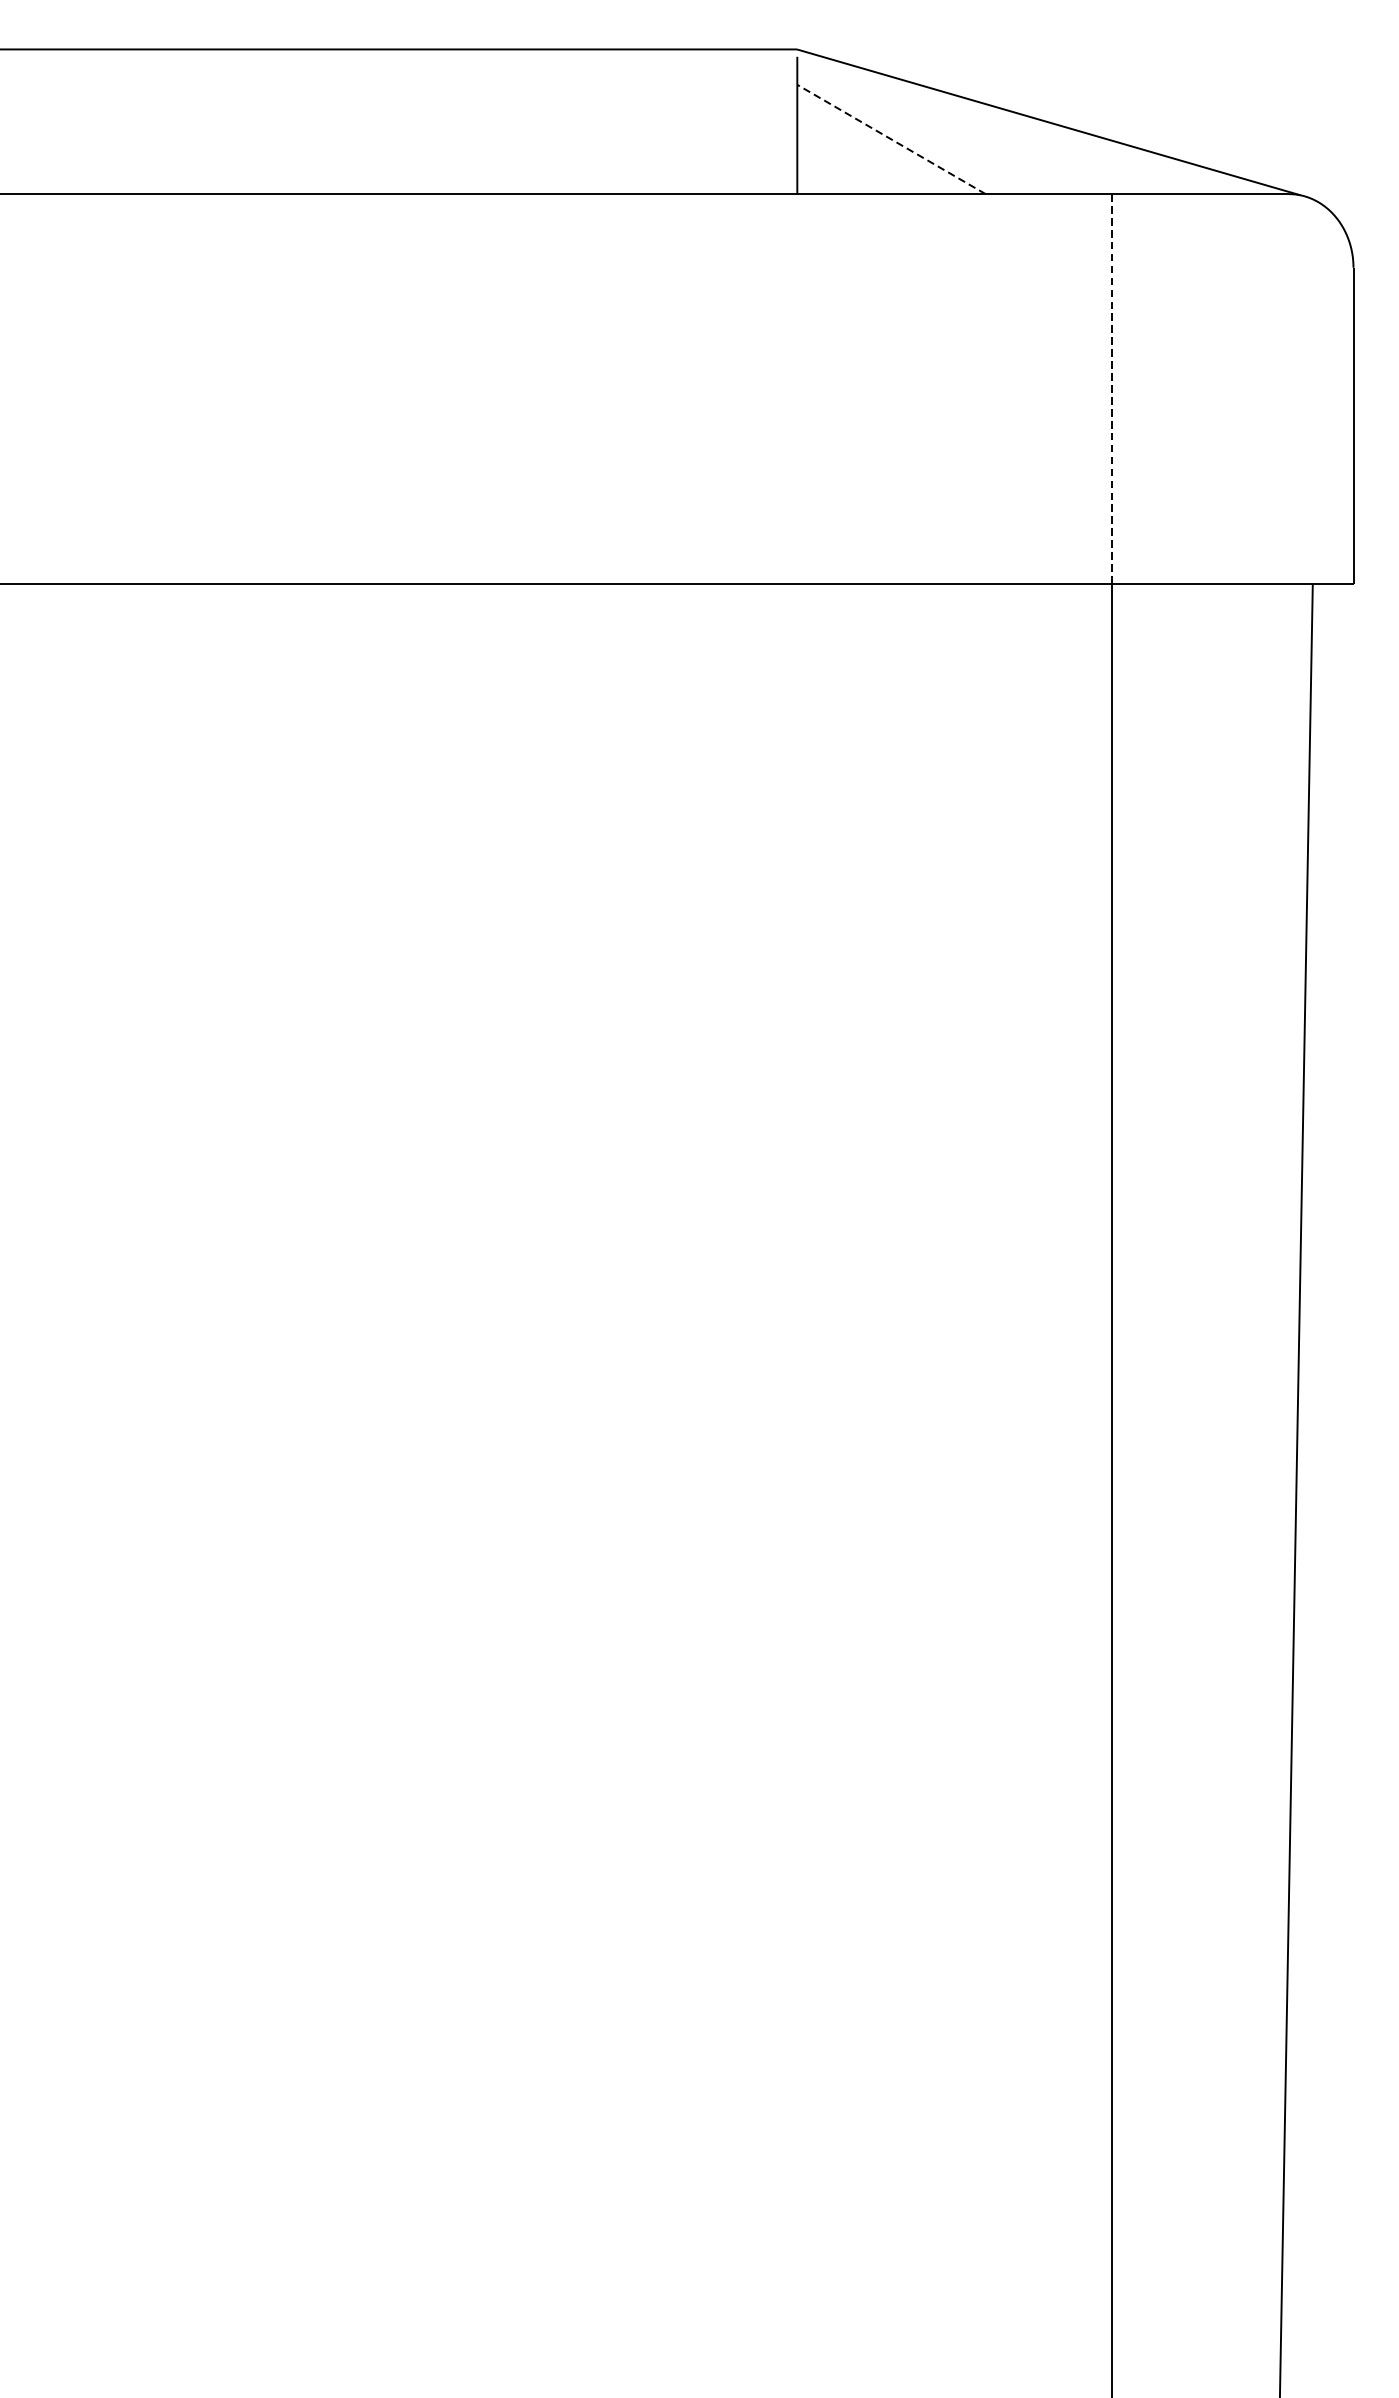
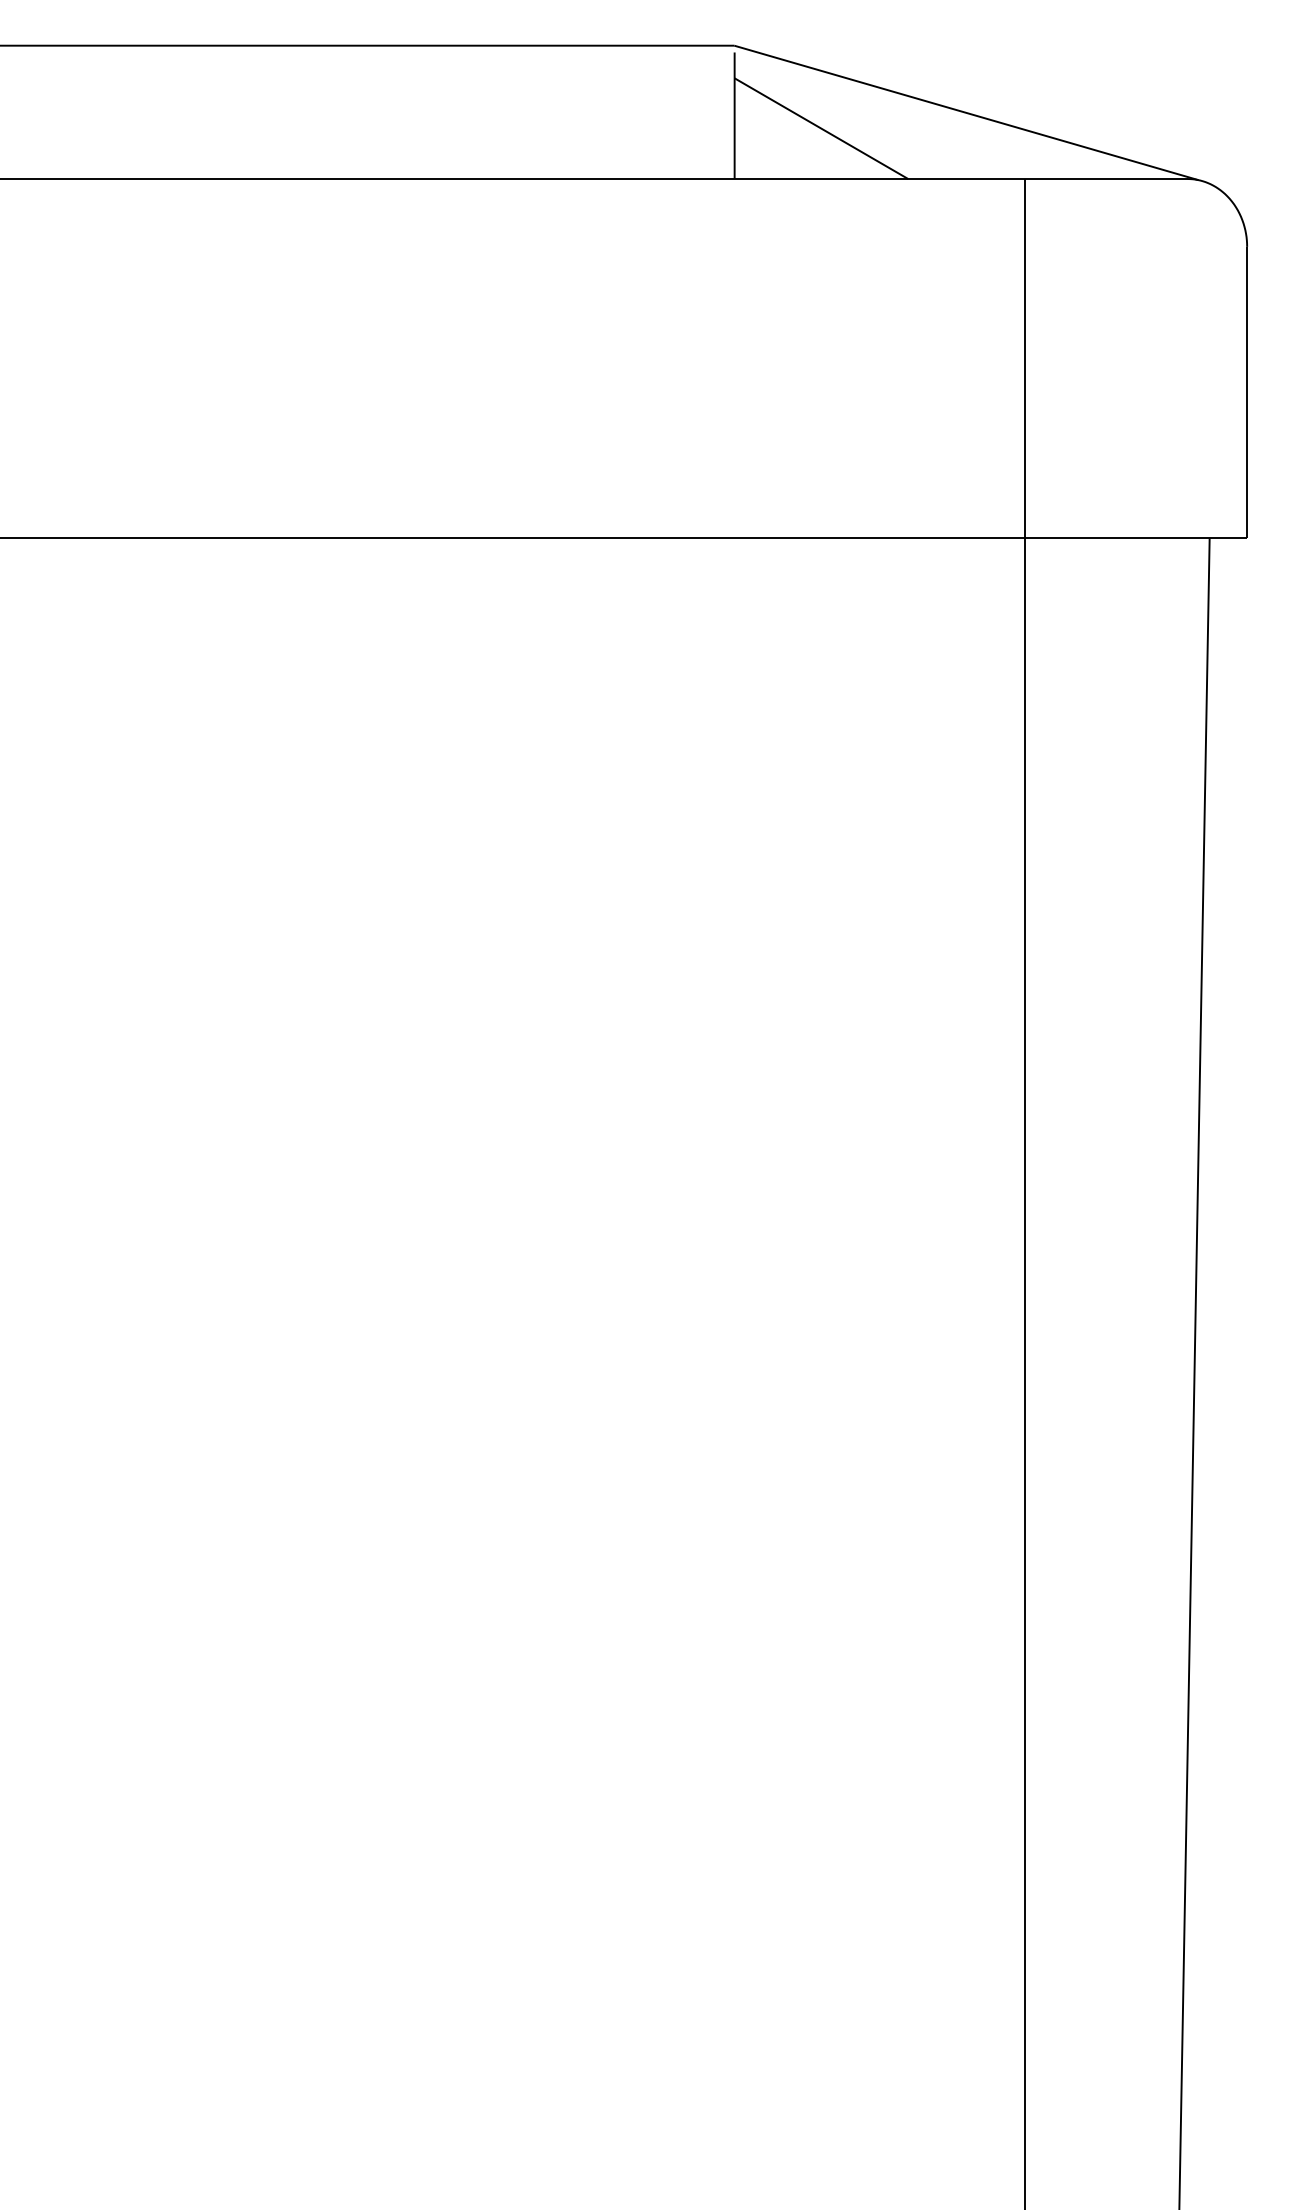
line: (890, 139) -> (820, 128), dashed -> solid
line: (1111, 388) -> (1024, 358), dashed -> solid

